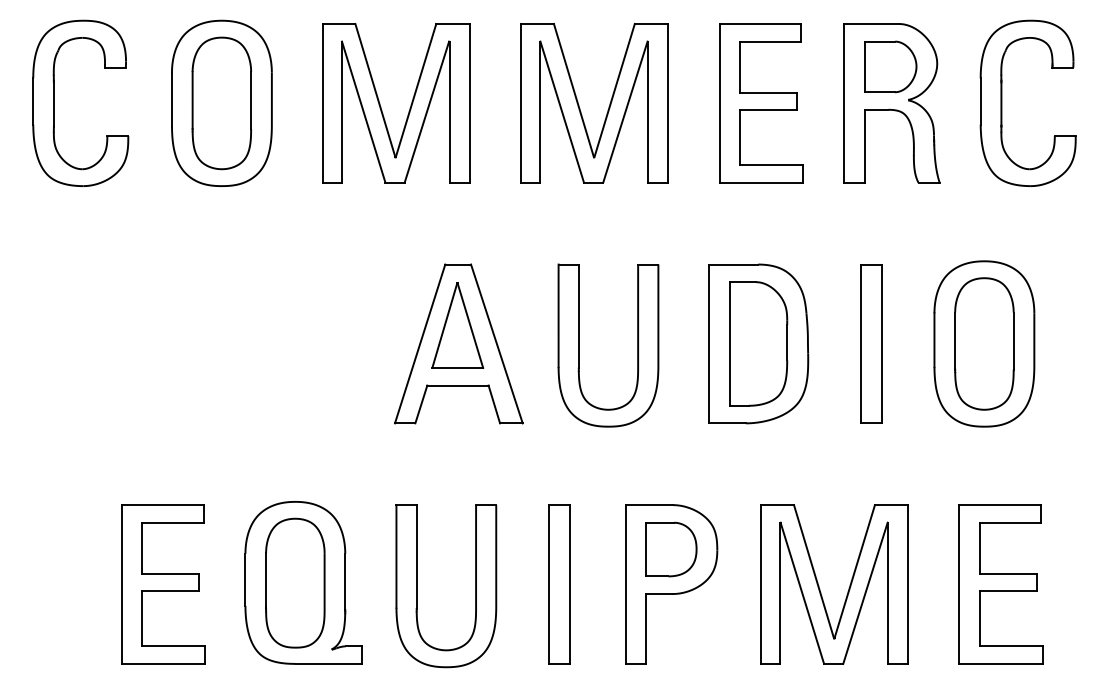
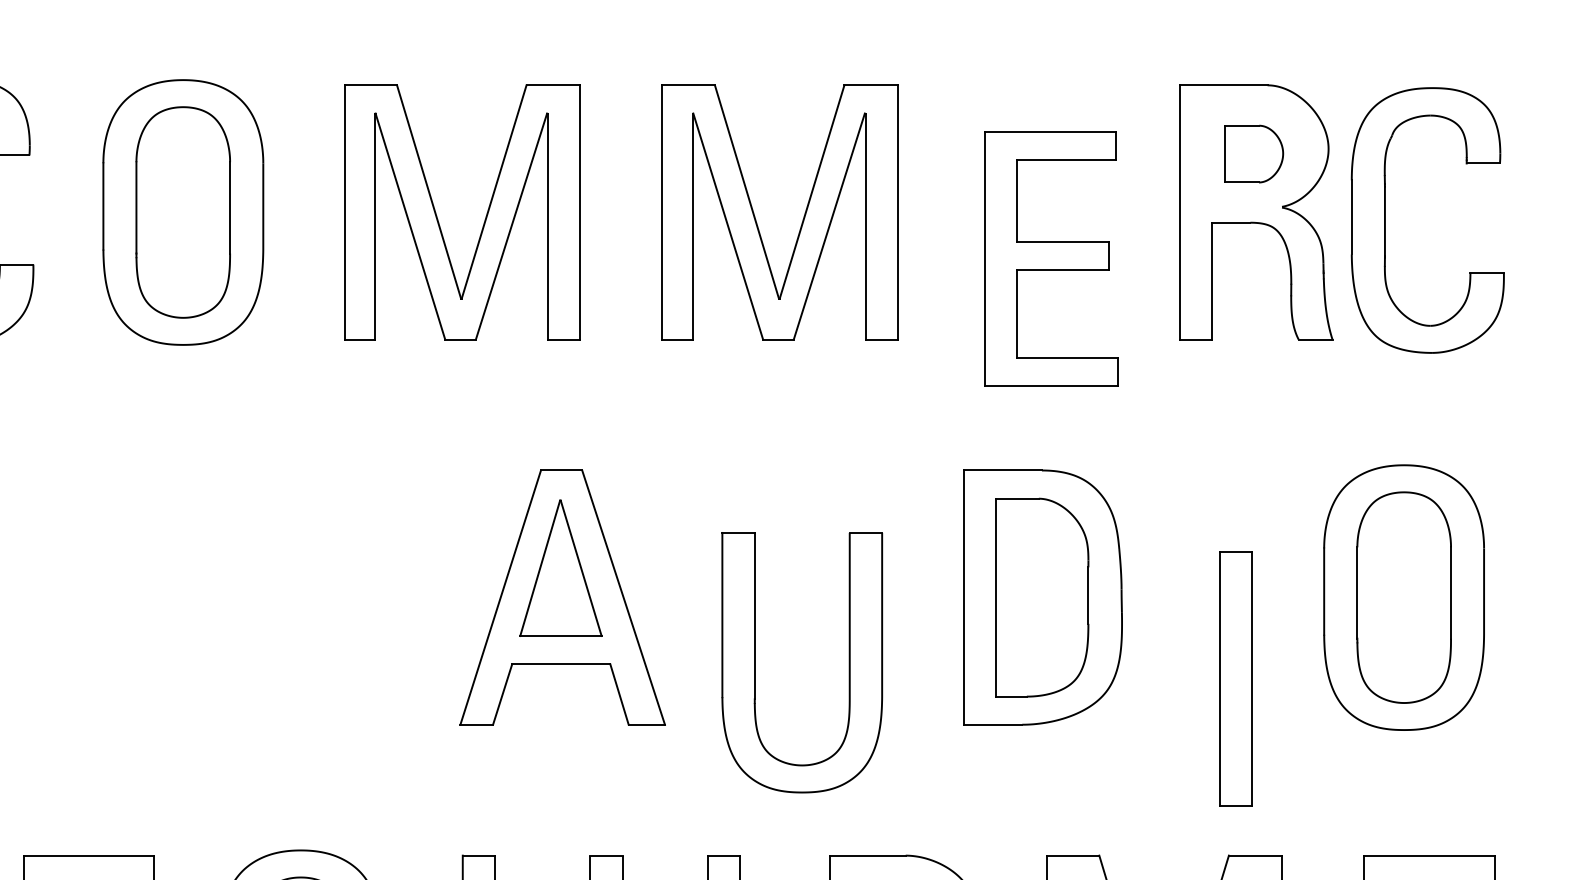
part: (890, 66) -> (1253, 153), size x0.7
part: (1002, 102) -> (1386, 219), moved
part: (761, 103) -> (1052, 259), moved
part: (871, 343) -> (1236, 678), moved
part: (579, 345) -> (755, 662), moved

